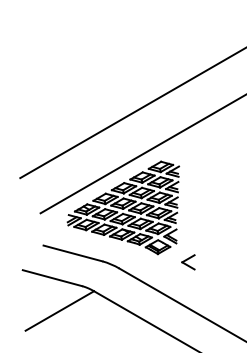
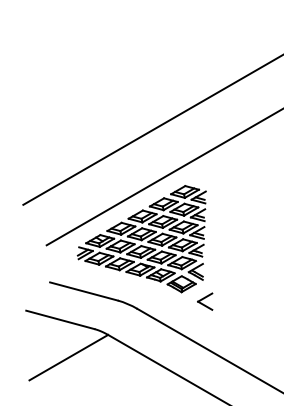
part: (188, 262) -> (205, 301), moved

